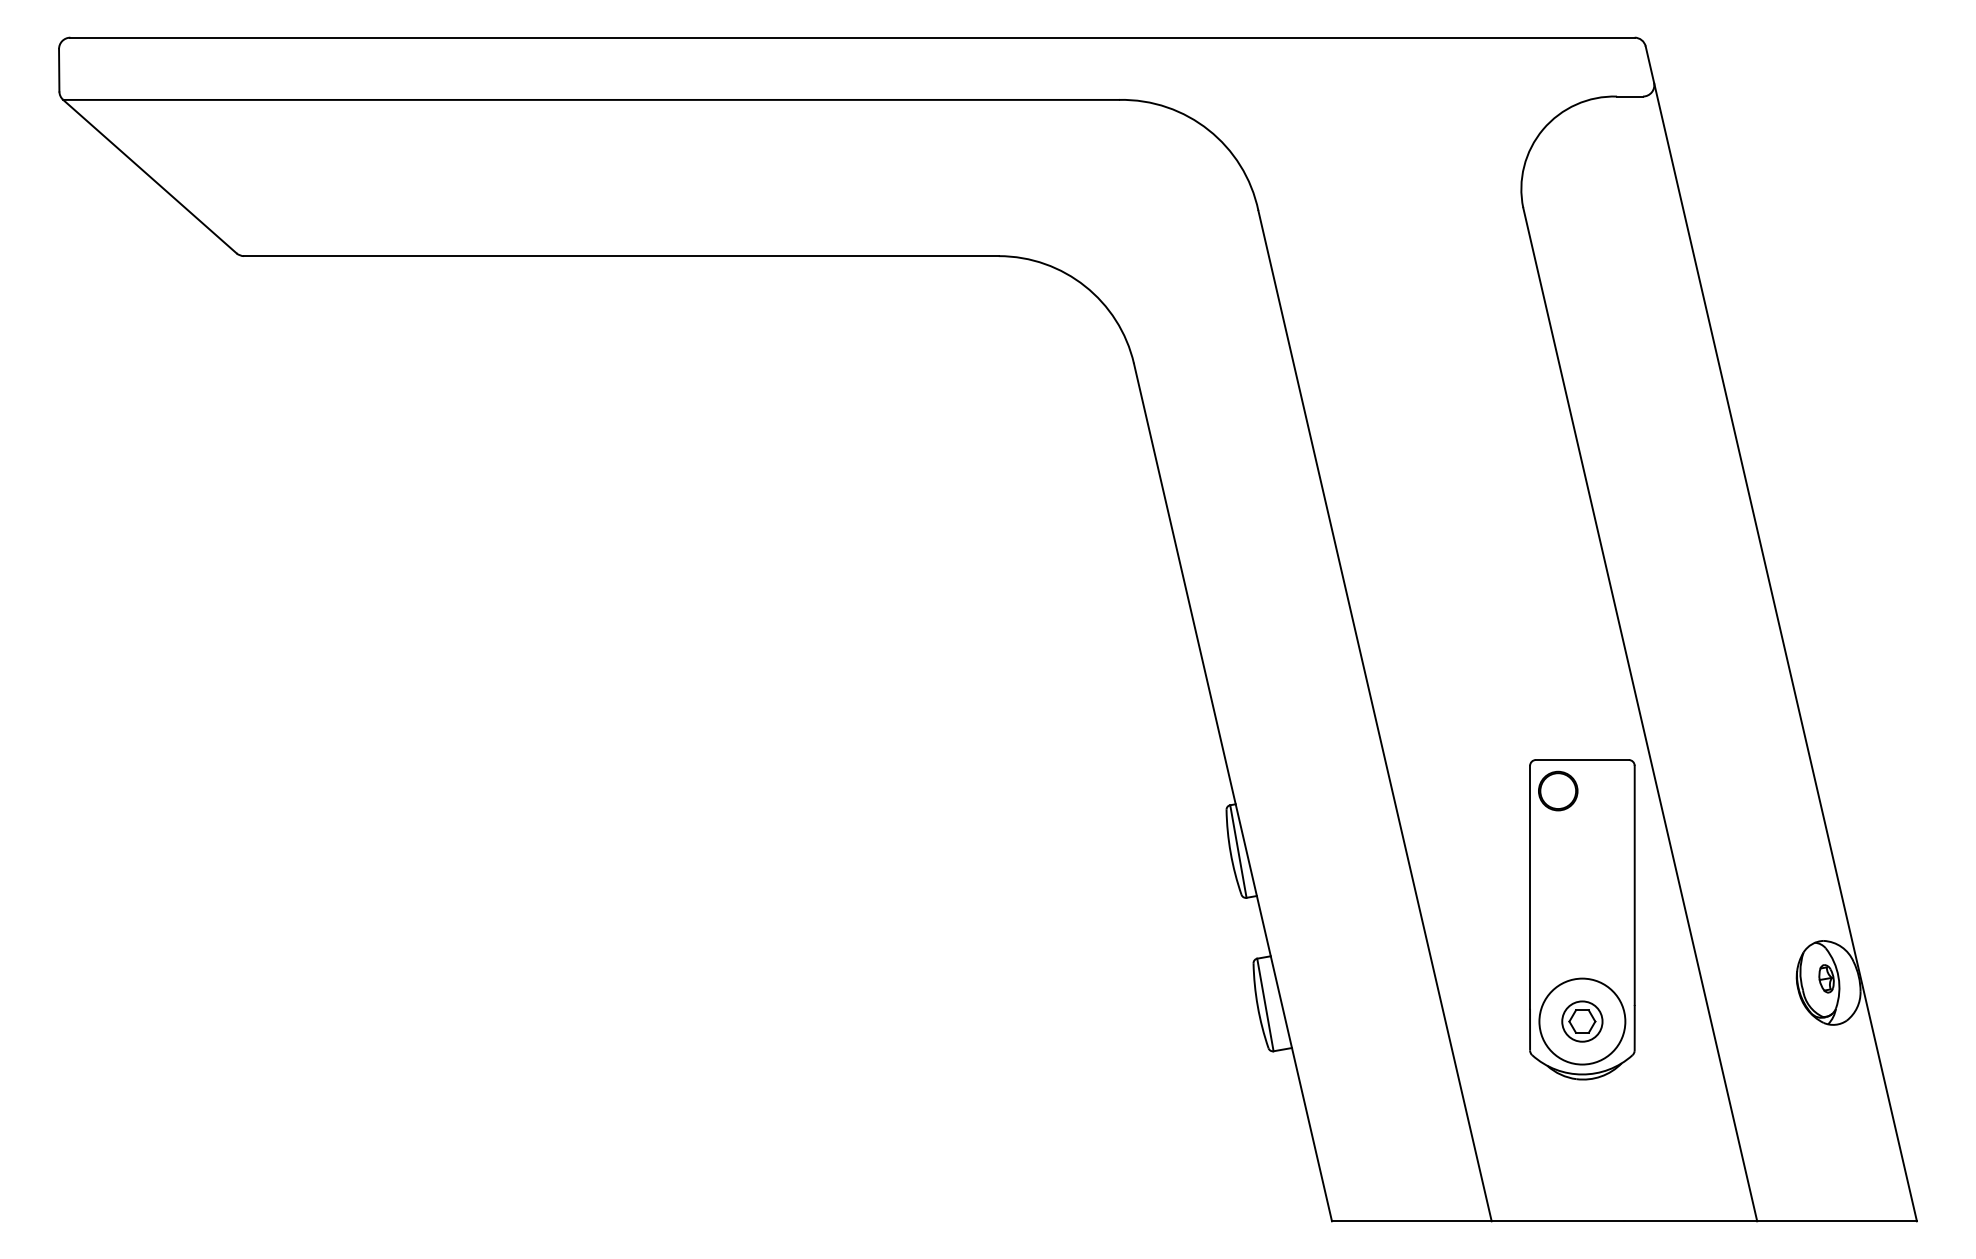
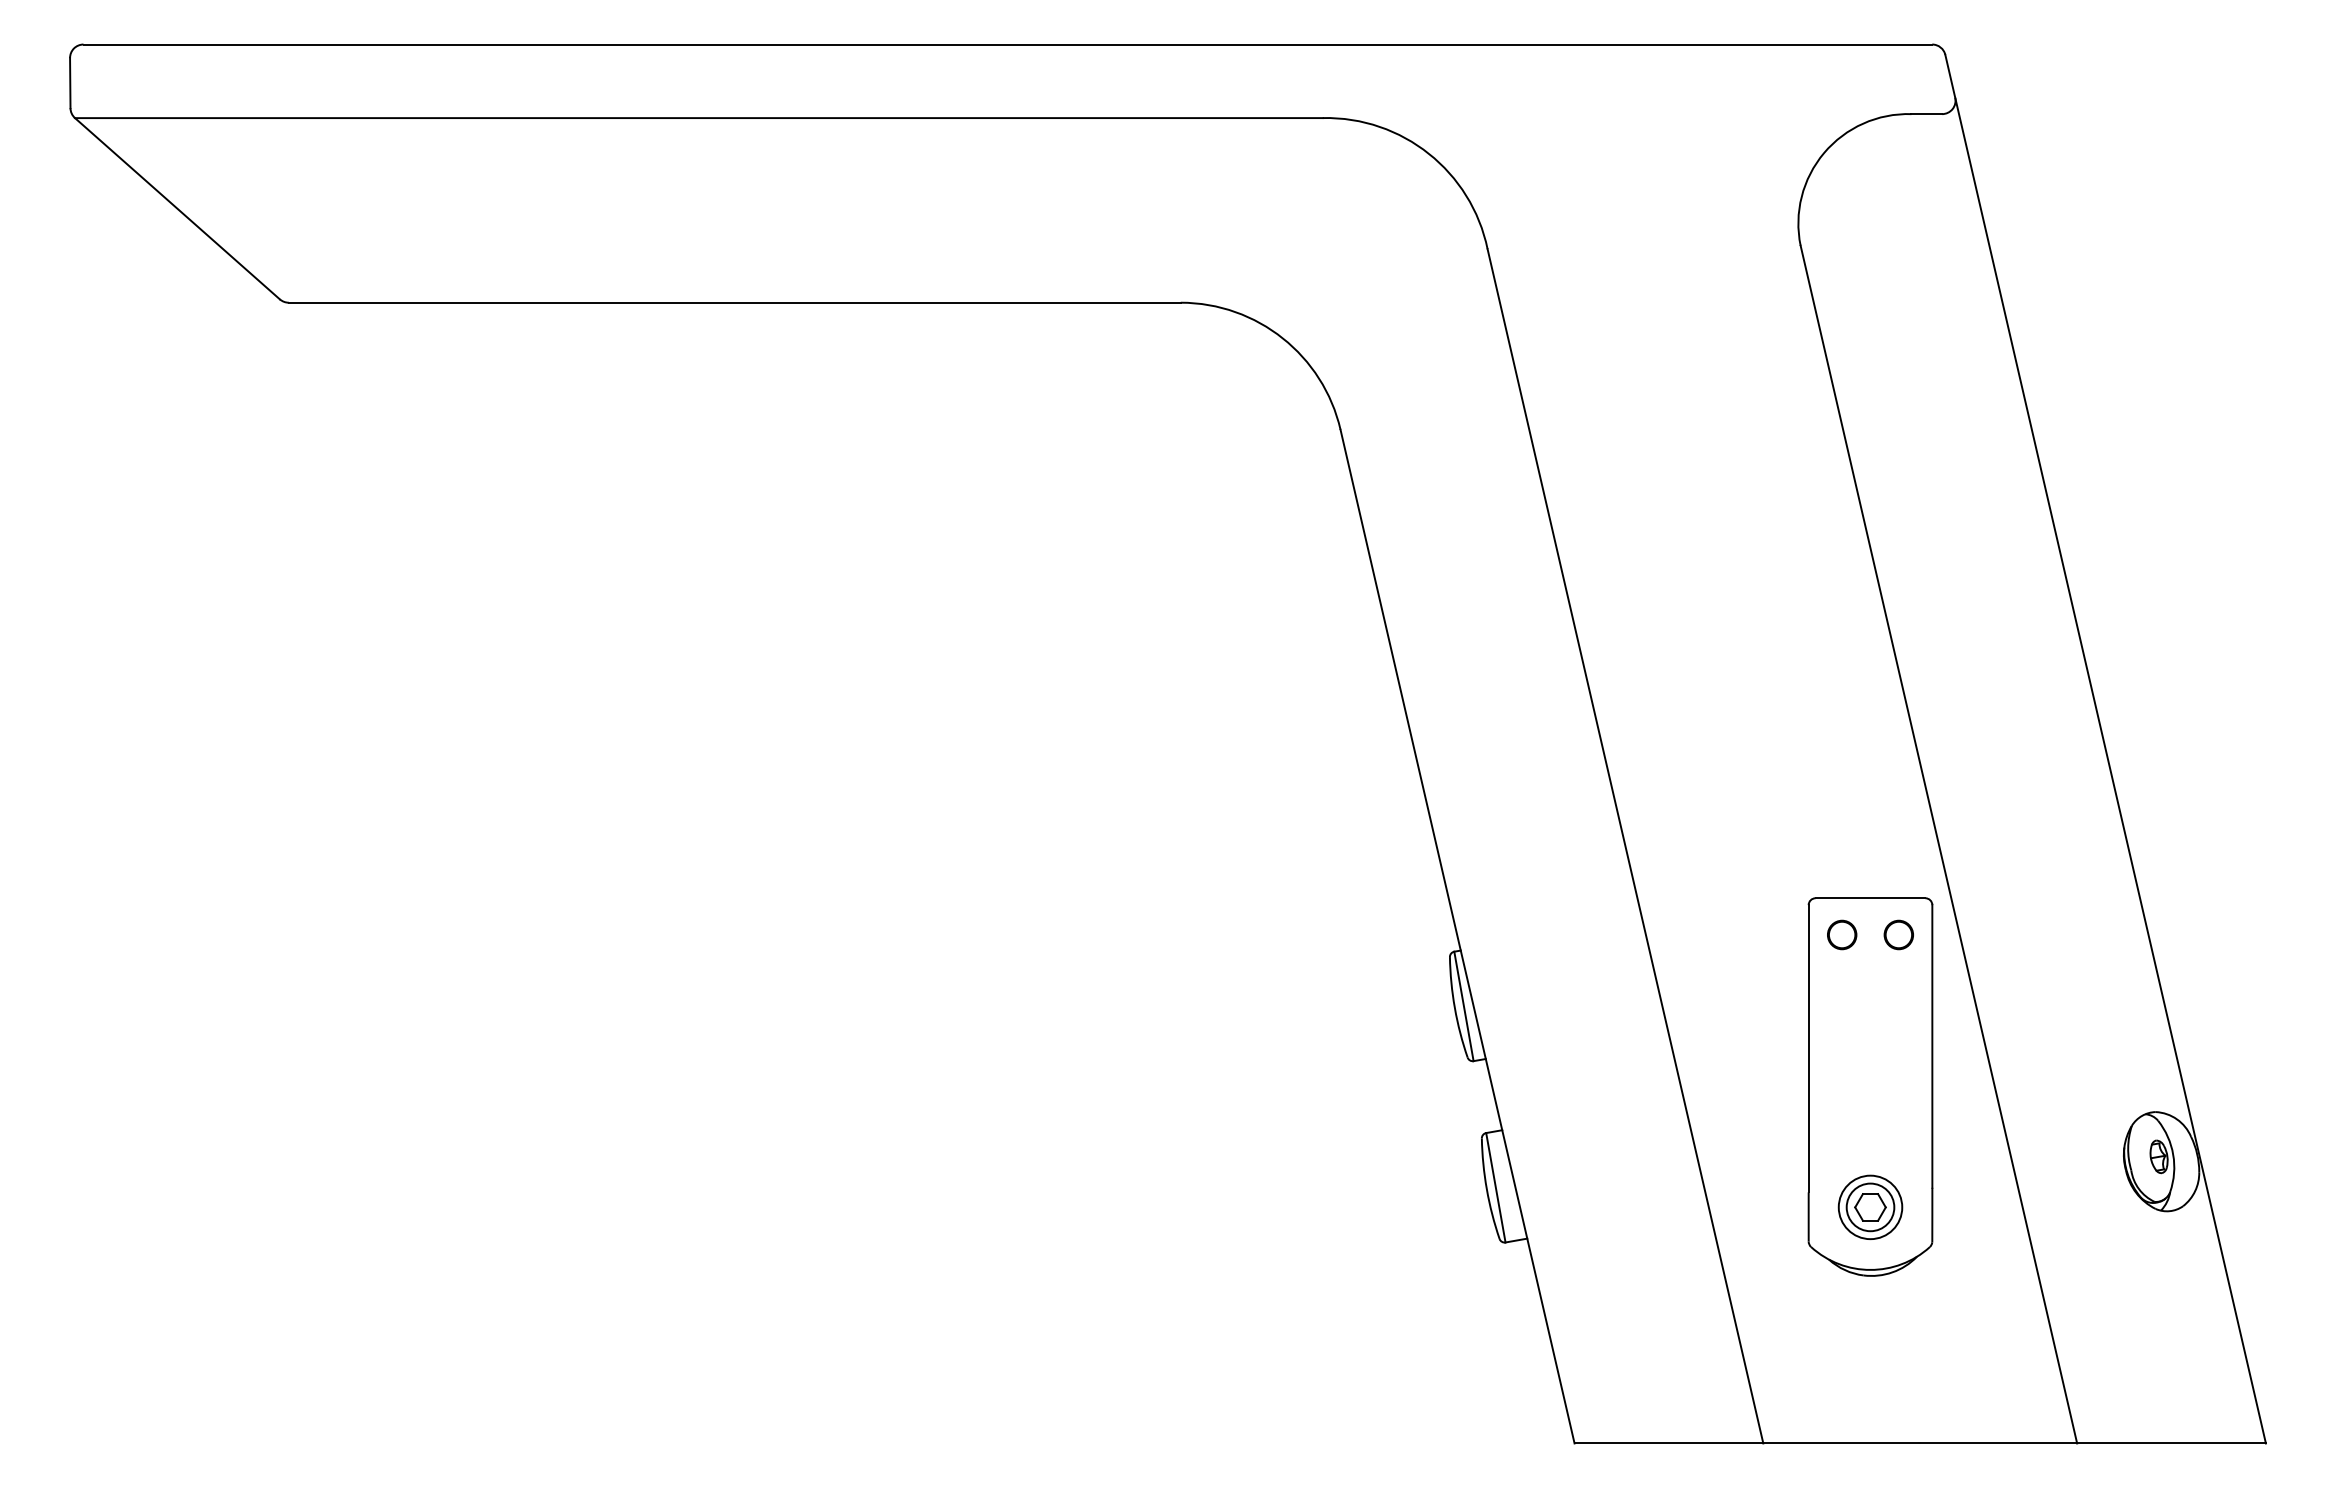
part: (1558, 790) -> (1842, 934), size x0.62
part: (1606, 790) -> (1898, 934), added
circle: (1582, 1021) -> (1870, 1207), size x0.62

